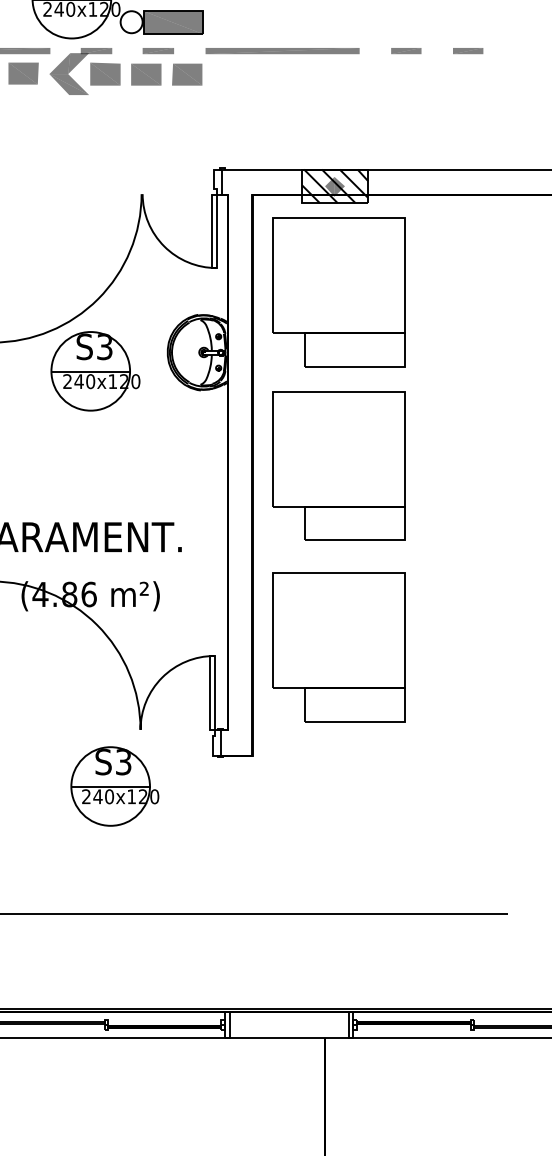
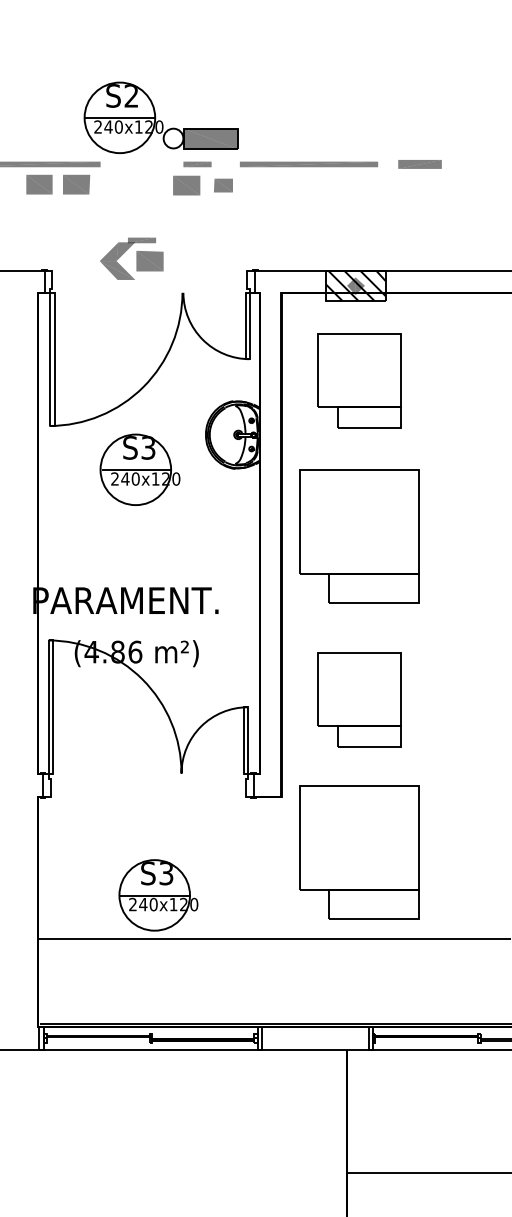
part: (405, 51) -> (419, 164), size x1.6
part: (468, 51) -> (475, 164), removed
part: (84, 71) -> (131, 258), moved
part: (187, 74) -> (223, 185), size x0.7
part: (338, 291) -> (359, 380), size x0.7
part: (94, 370) -> (139, 469), moved
part: (338, 647) -> (359, 699), size x0.7
part: (114, 786) -> (158, 895), moved
part: (338, 817) -> (359, 852), added

